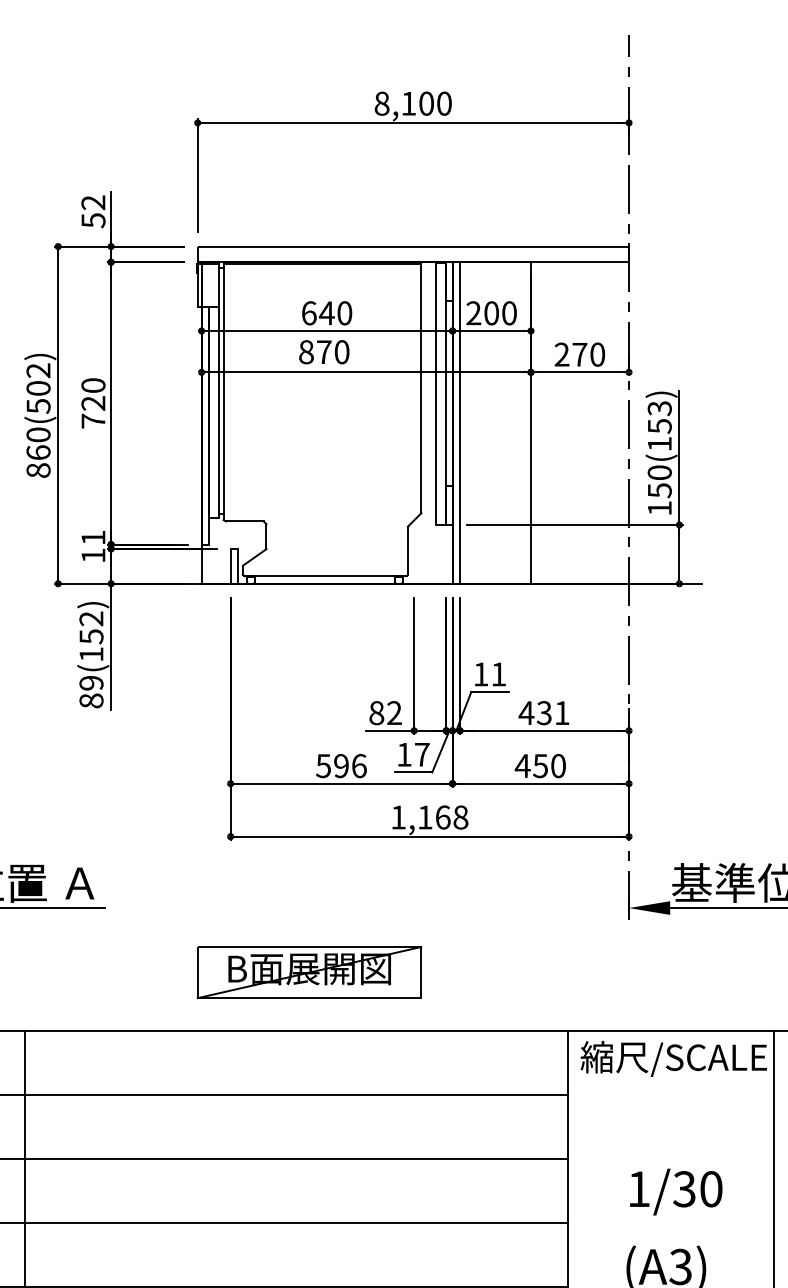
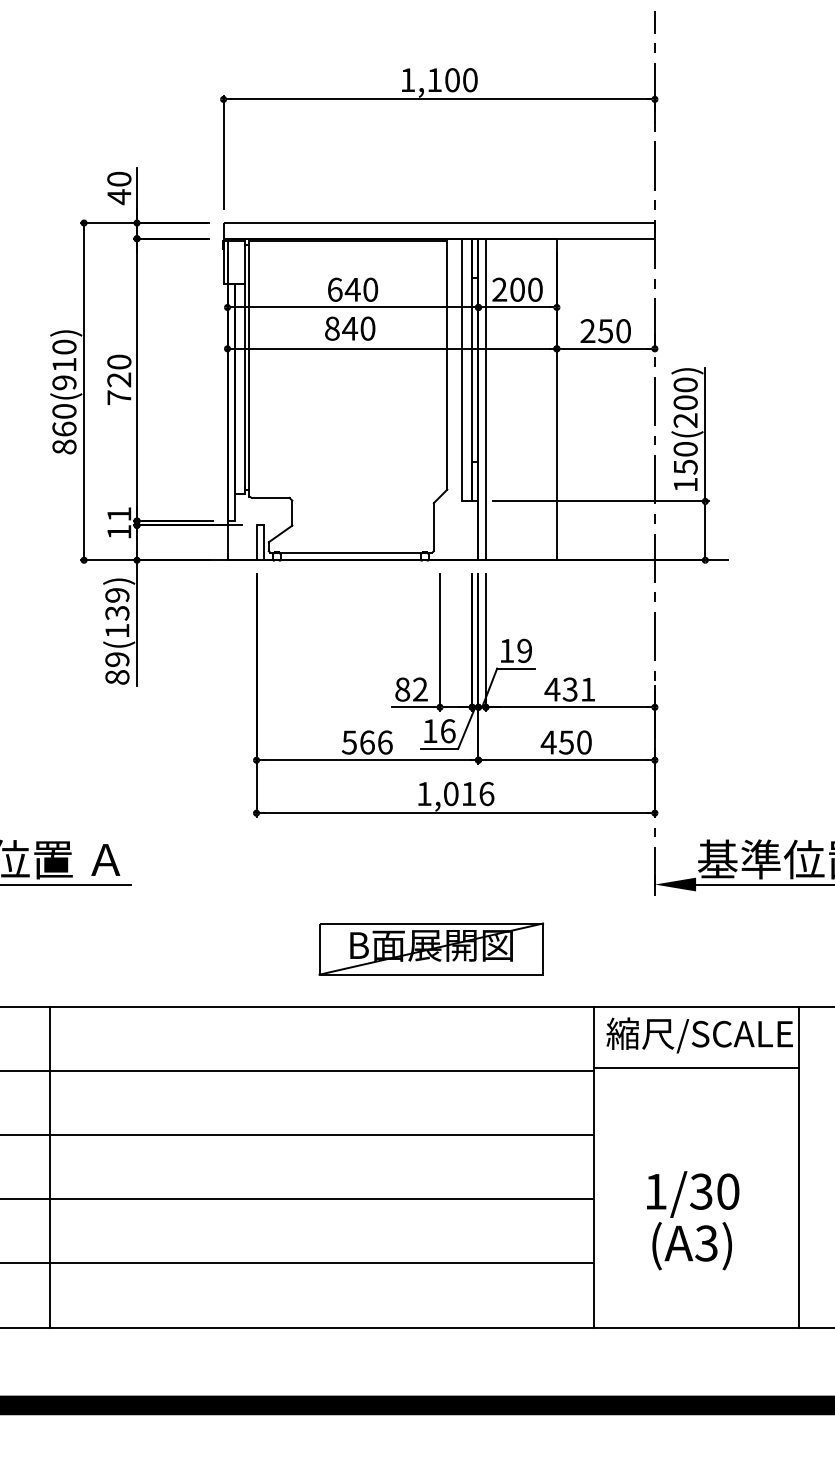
text: (381, 104) -> (407, 80), 8,100 -> 1,100
text: (93, 212) -> (119, 188), 52 -> 40
text: (324, 352) -> (350, 328), 870 -> 840
text: (579, 355) -> (605, 331), 270 -> 250
text: (38, 388) -> (64, 364), 860(502) -> 860(910)
text: (659, 426) -> (685, 402), 150(153) -> 150(200)
text: (91, 627) -> (117, 603), 89(152) -> 89(139)
text: (498, 674) -> (524, 650), 11 -> 19
text: (422, 755) -> (448, 731), 17 -> 16
text: (341, 766) -> (367, 742), 596 -> 566
text: (443, 817) -> (469, 793), 1,168 -> 1,016
part: (308, 972) -> (430, 948), moved
line: (670, 1091) -> (696, 1067), added
text: (676, 1192) -> (693, 1194), moved

